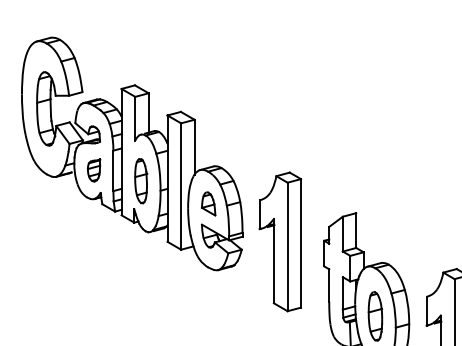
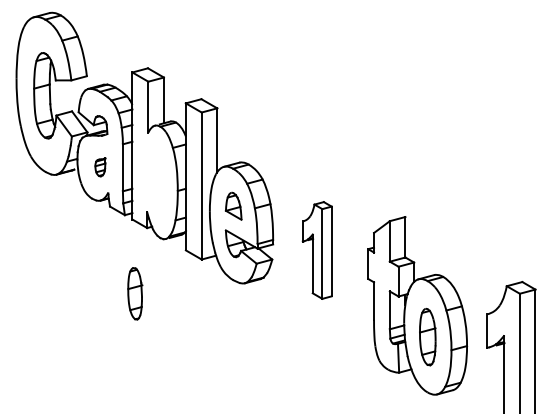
part: (94, 170) -> (100, 167), size x0.7
part: (141, 180) -> (135, 293), moved
part: (280, 241) -> (317, 250), size x0.6

